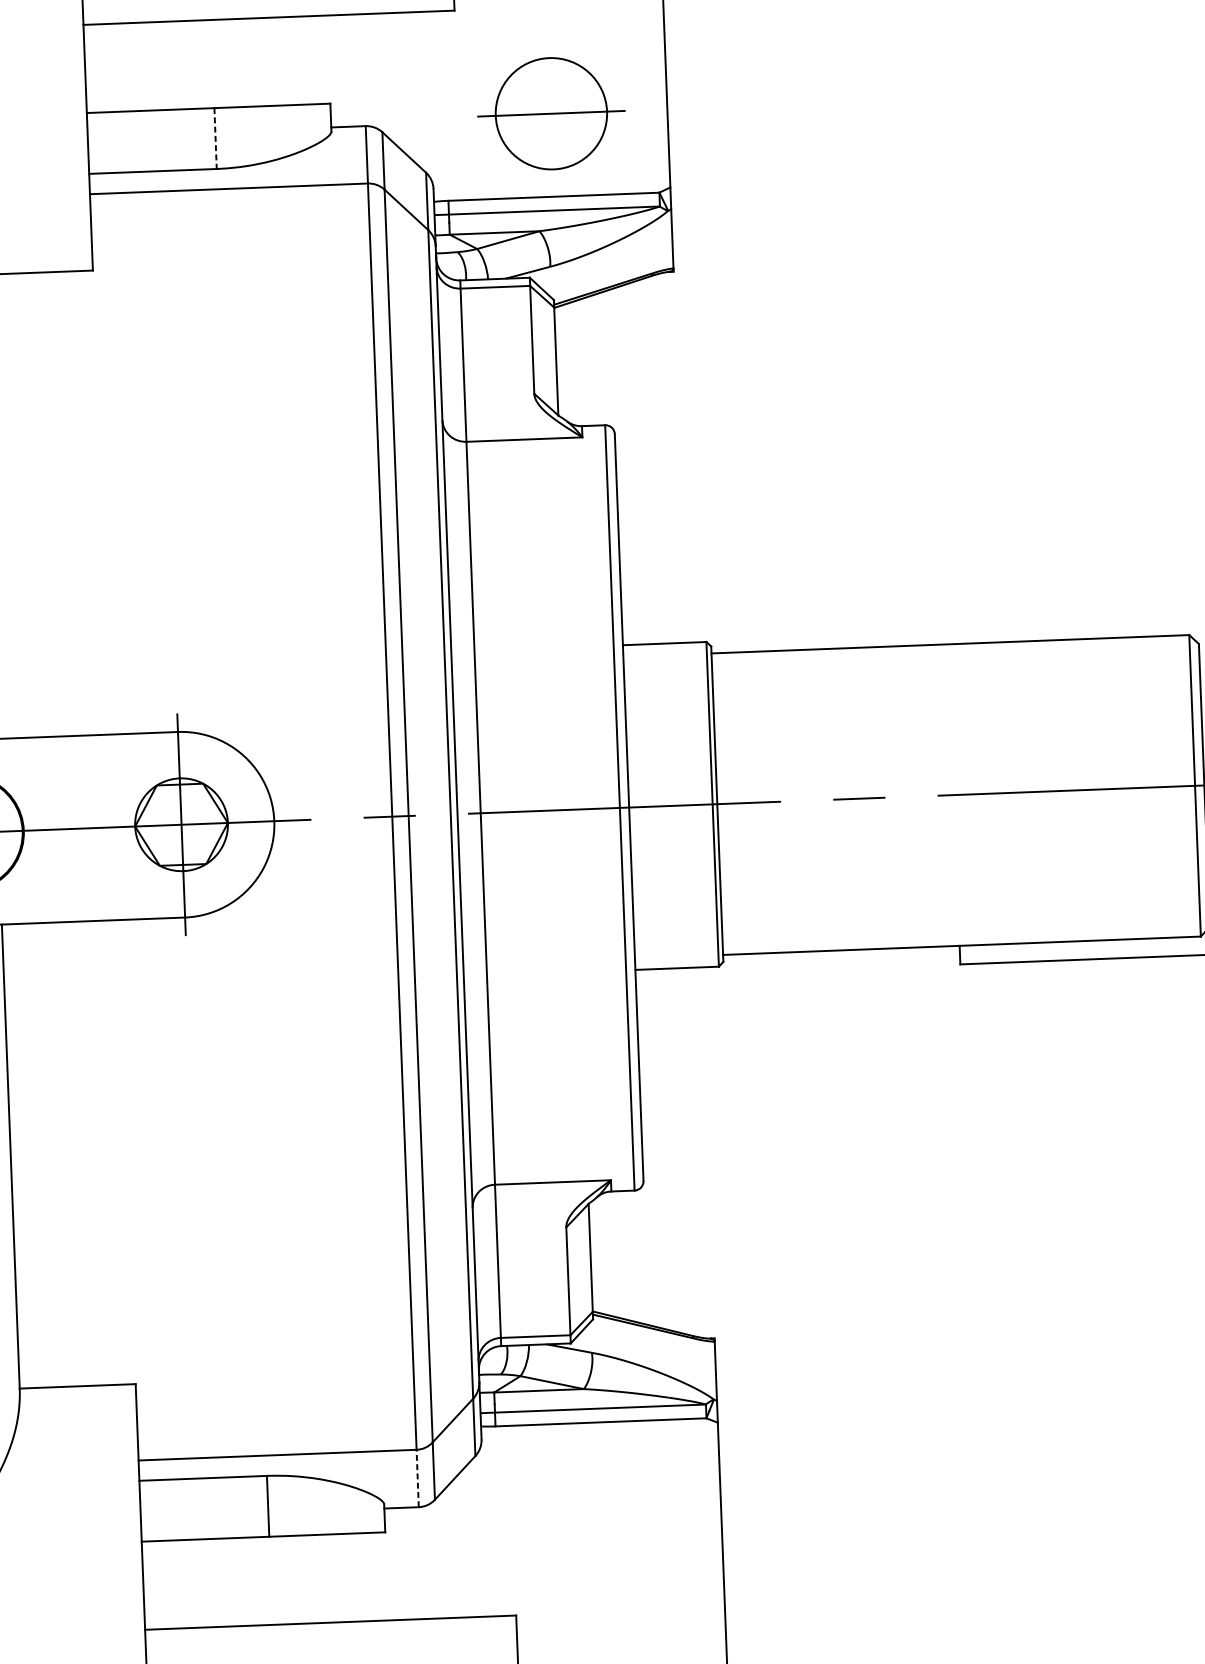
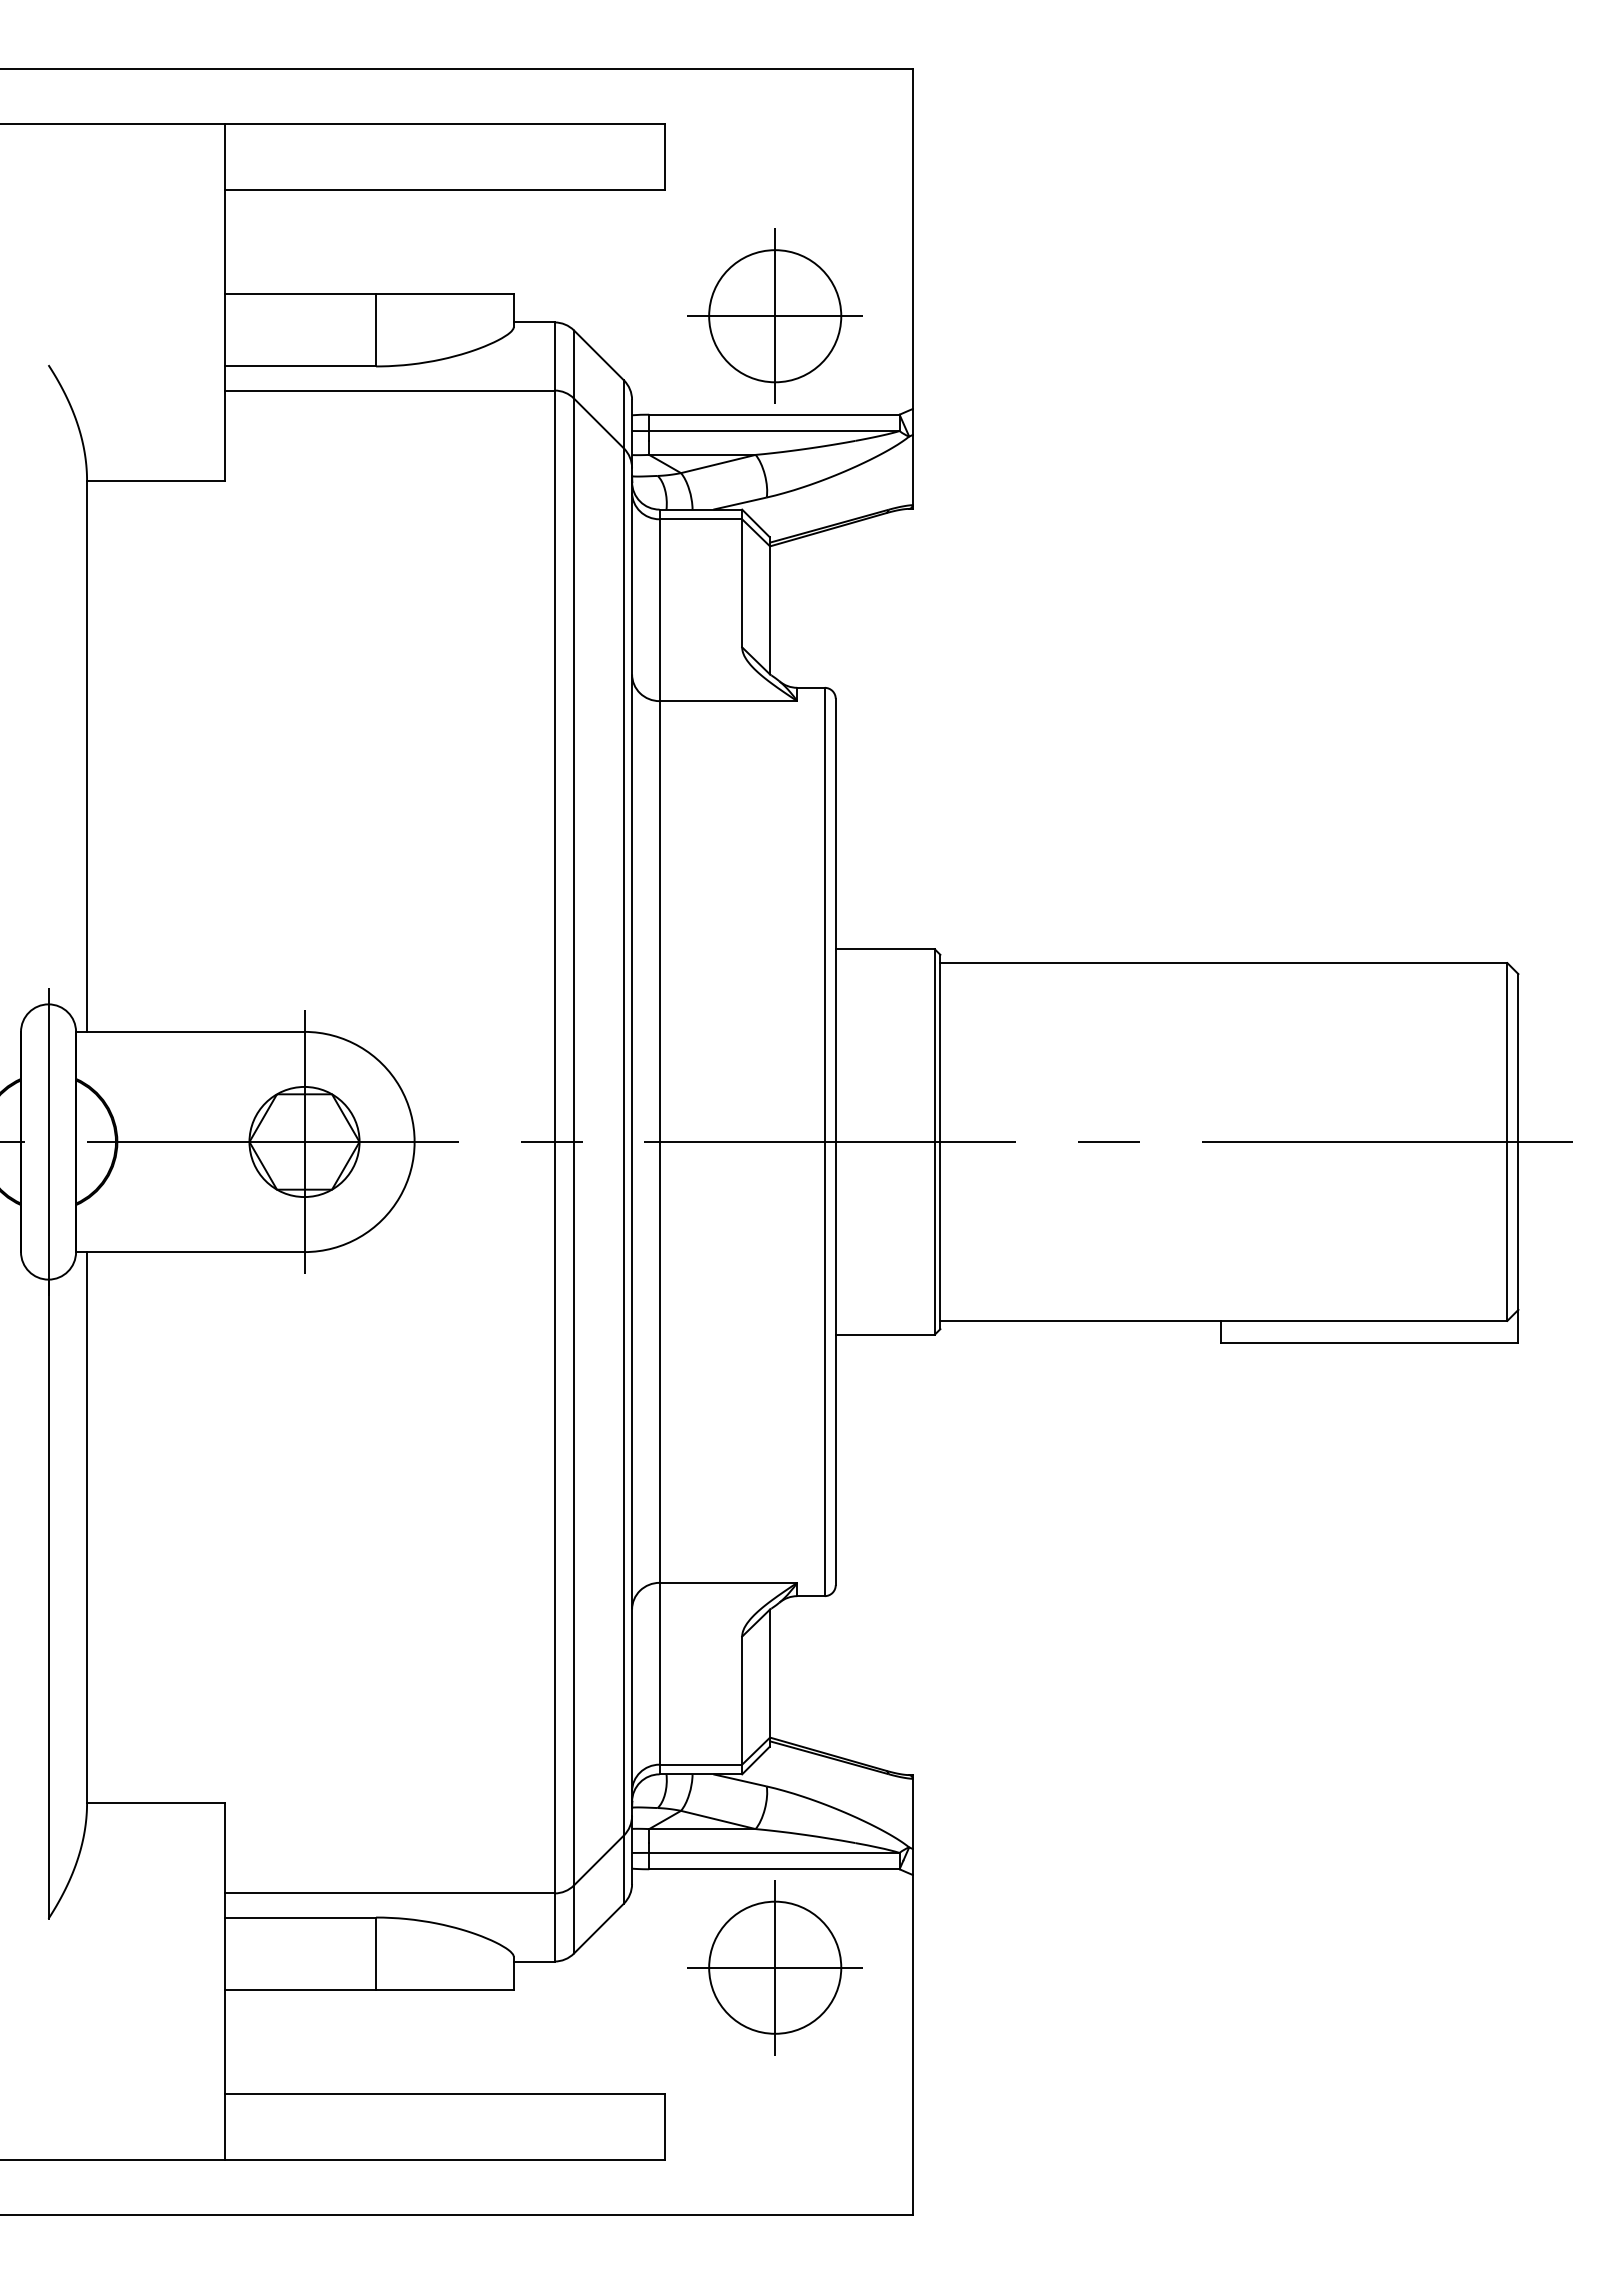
line: (551, 113) -> (775, 316), added
line: (215, 138) -> (376, 330), dashed -> solid
line: (417, 1477) -> (554, 1926), dashed -> solid
part: (604, 1505) -> (774, 1967), added

